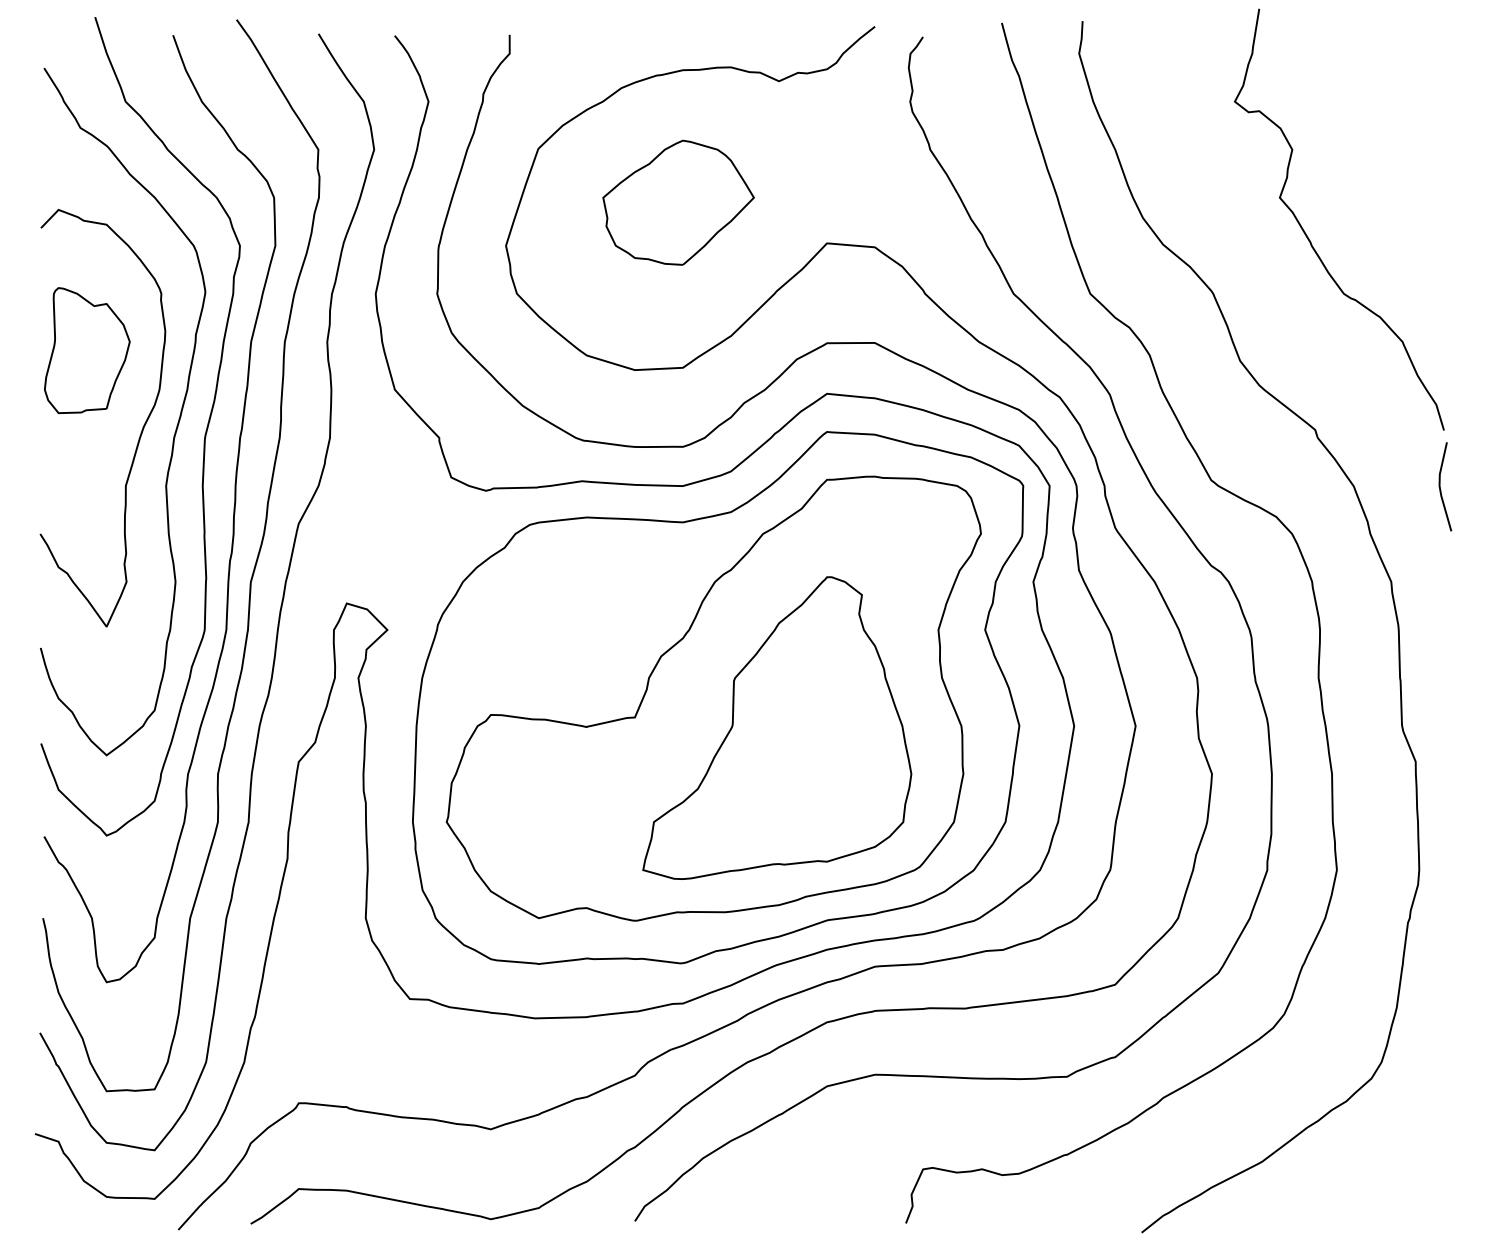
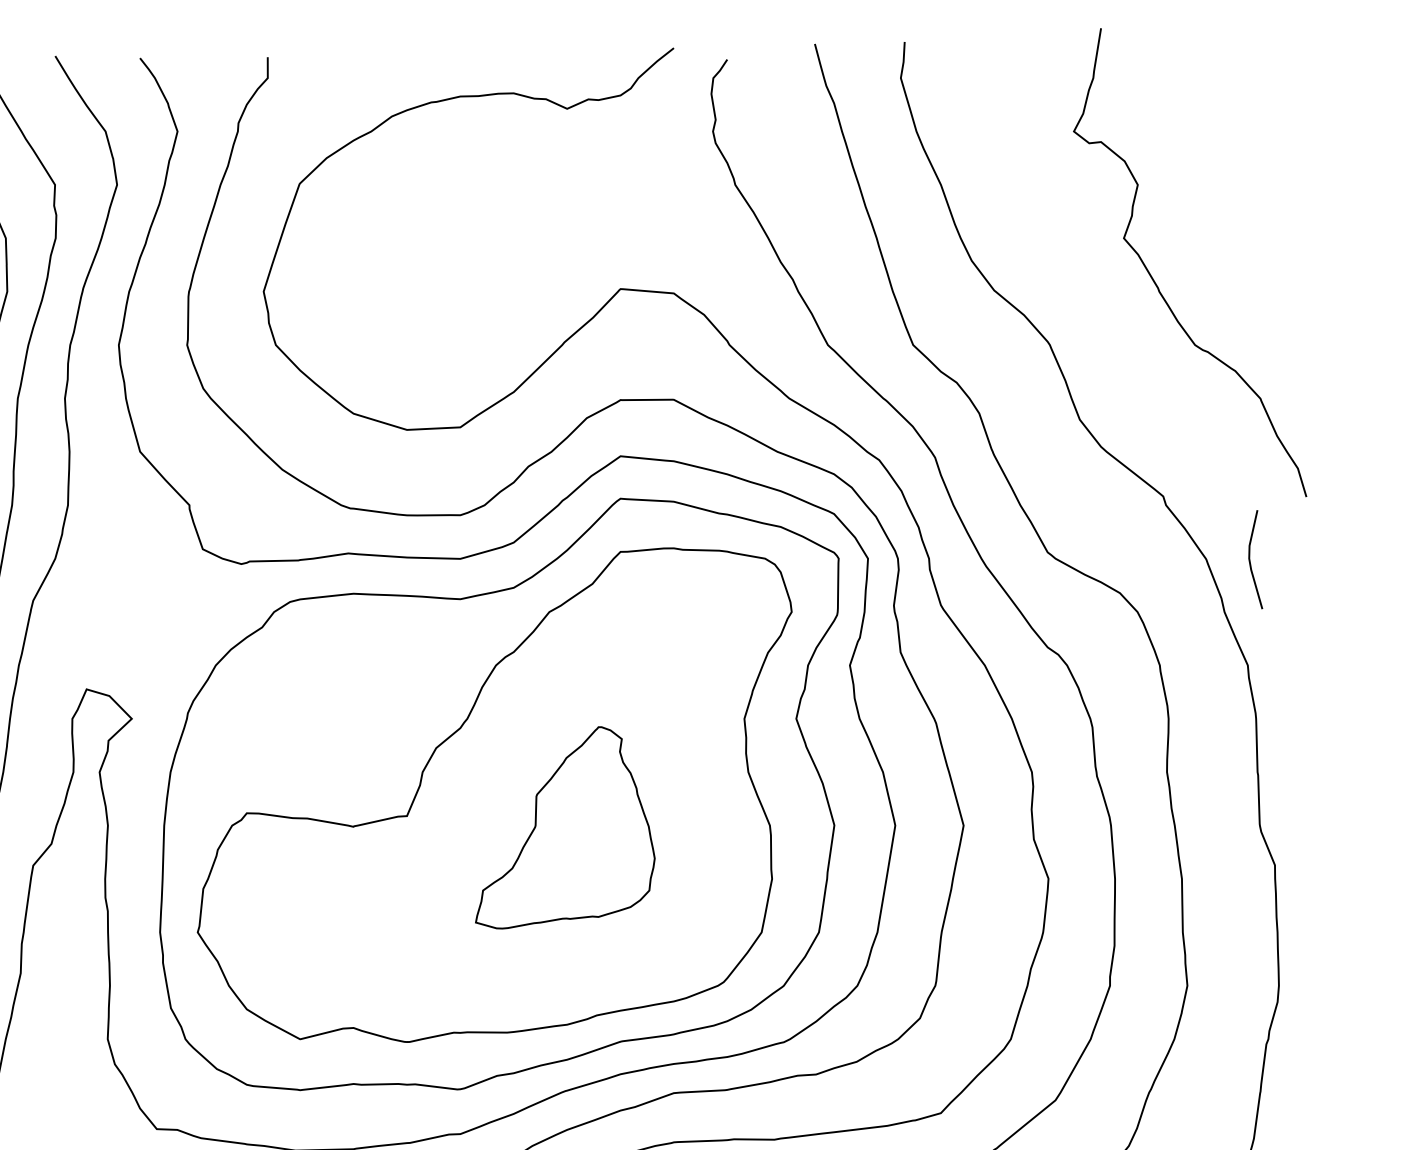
part: (678, 202) -> (455, 243), removed
line: (1440, 486) -> (1250, 559), moved
part: (777, 727) -> (565, 827), size x0.6

